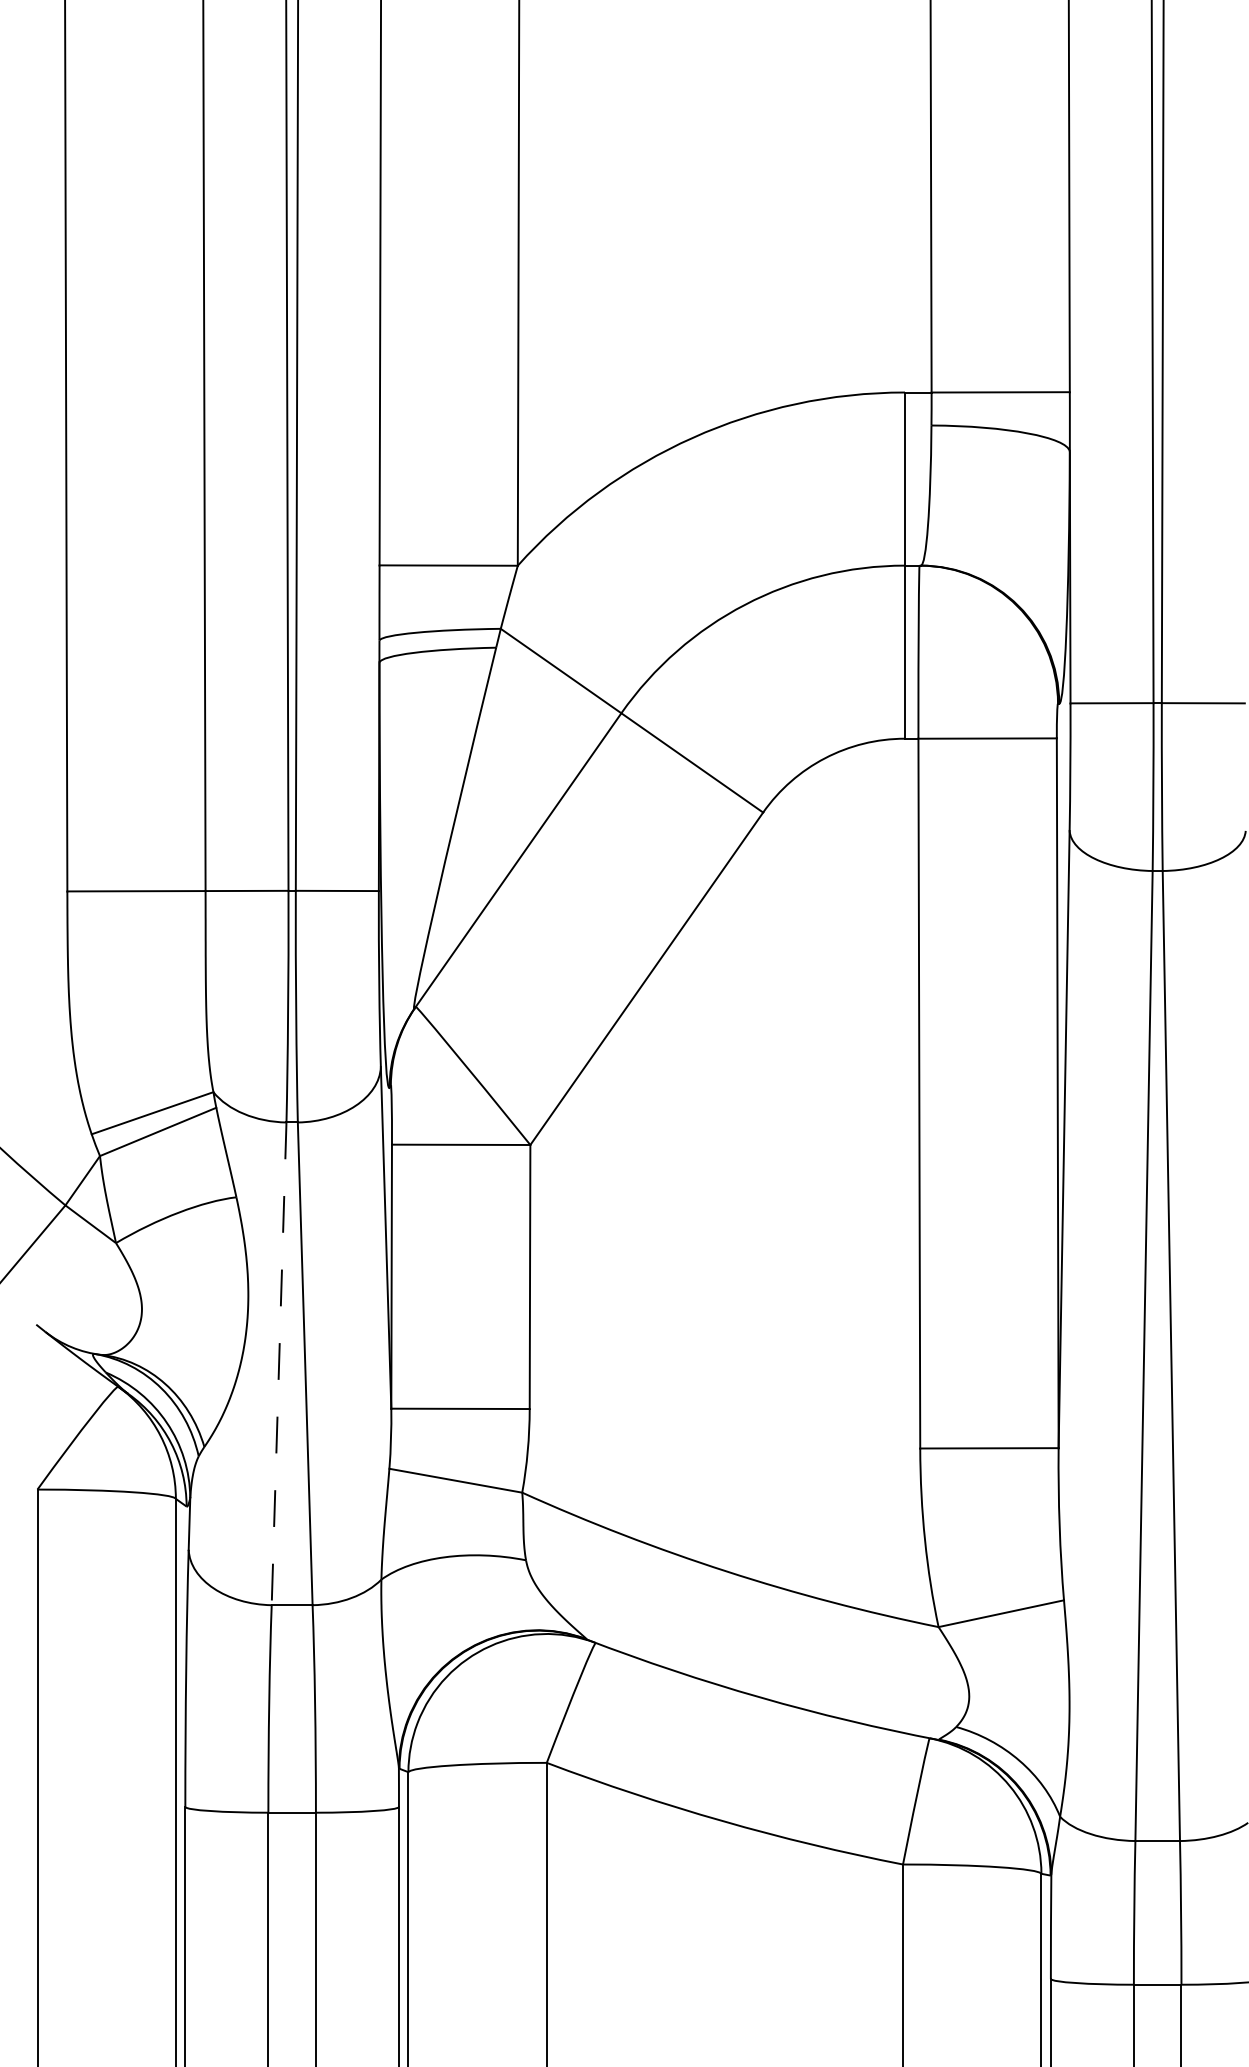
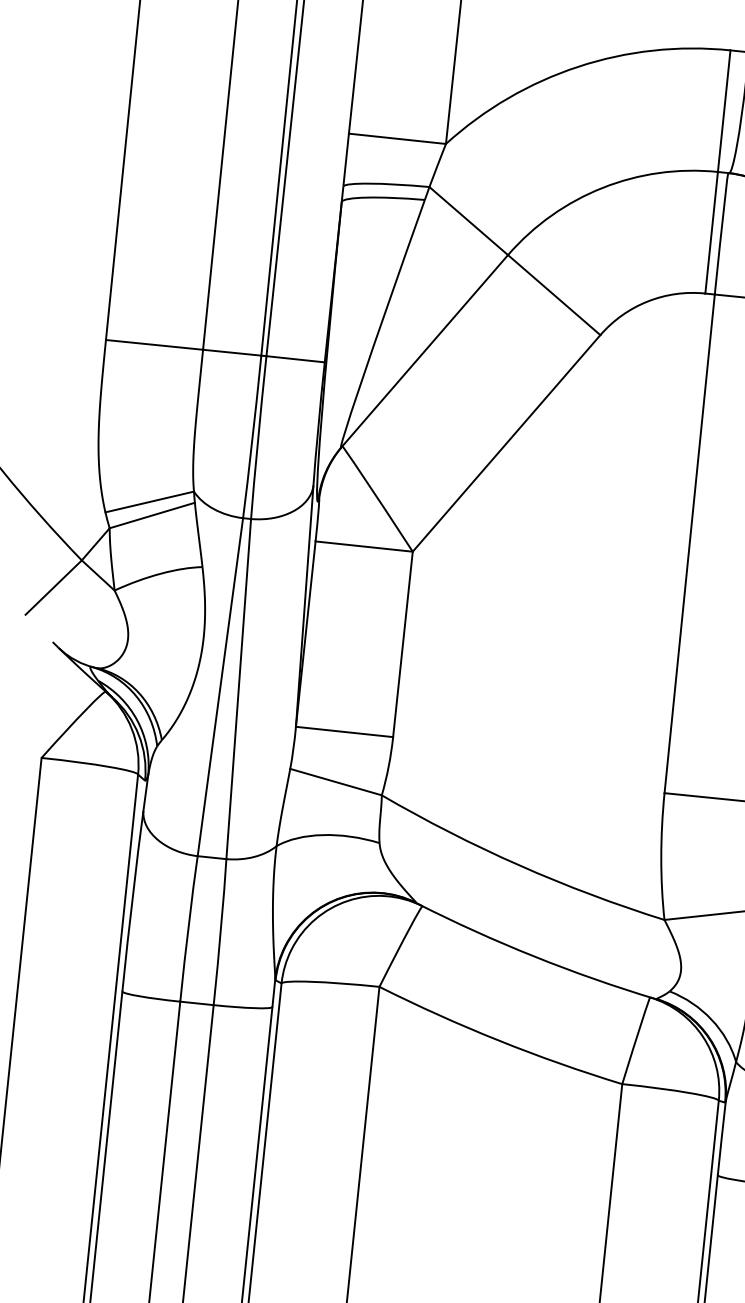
line: (279, 1364) -> (220, 687), dashed -> solid

